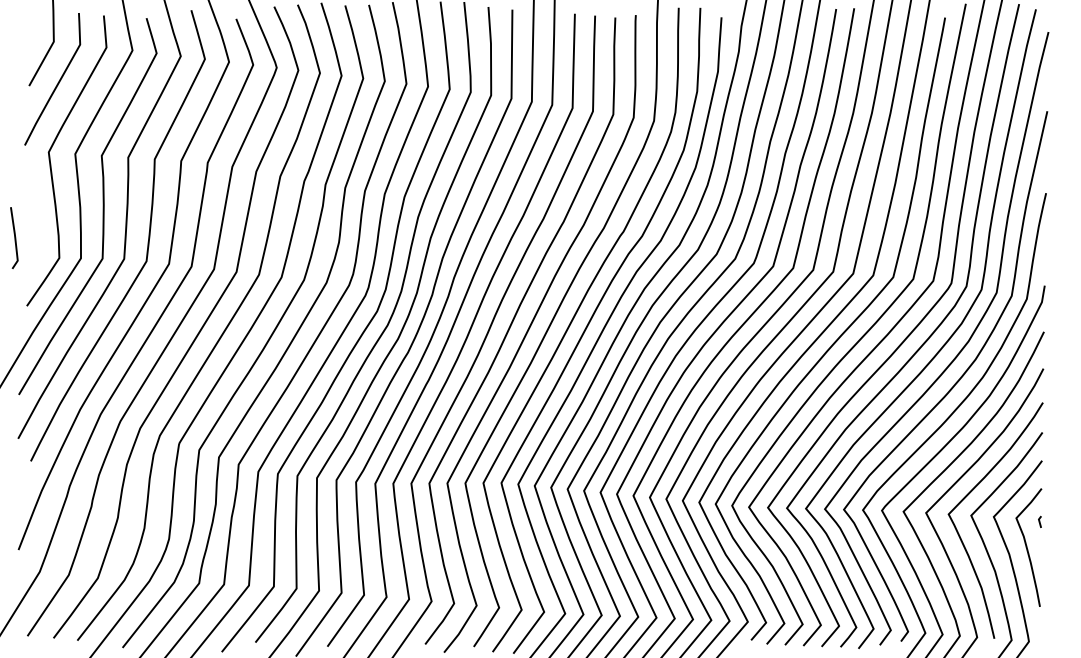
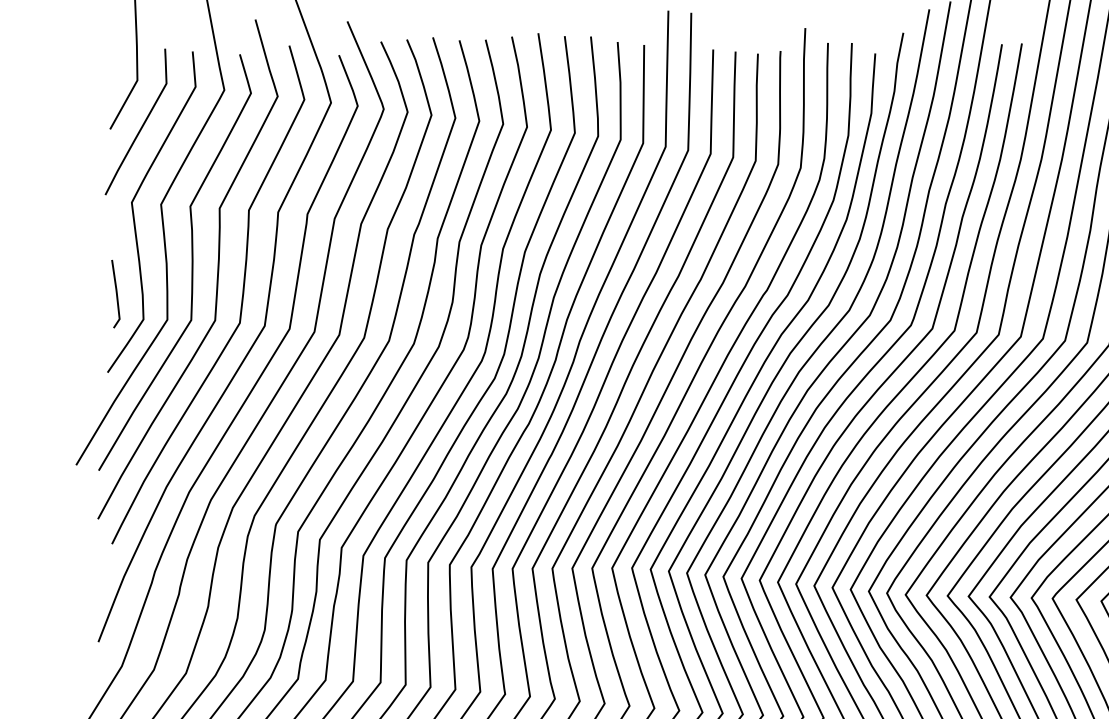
line: (14, 238) -> (116, 294), moved

